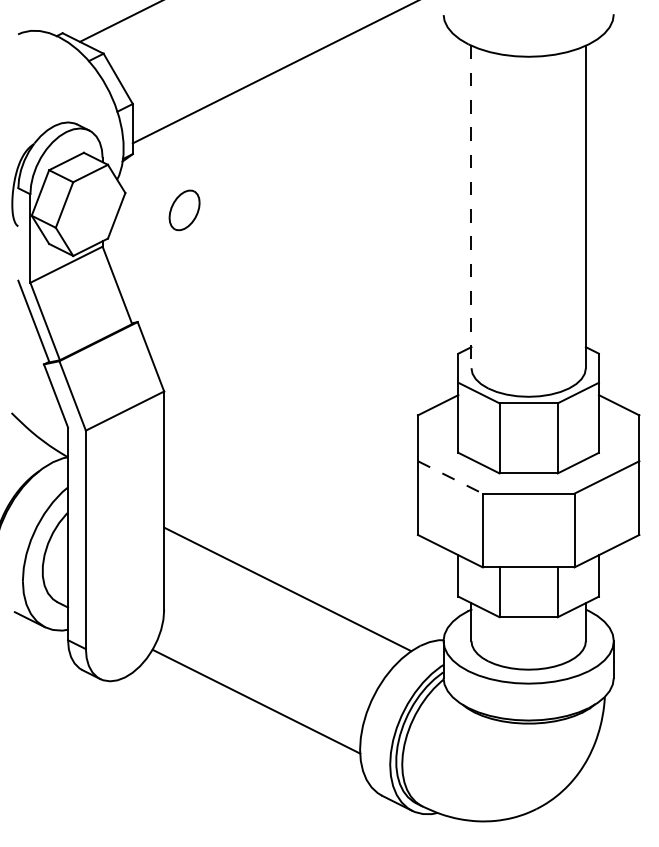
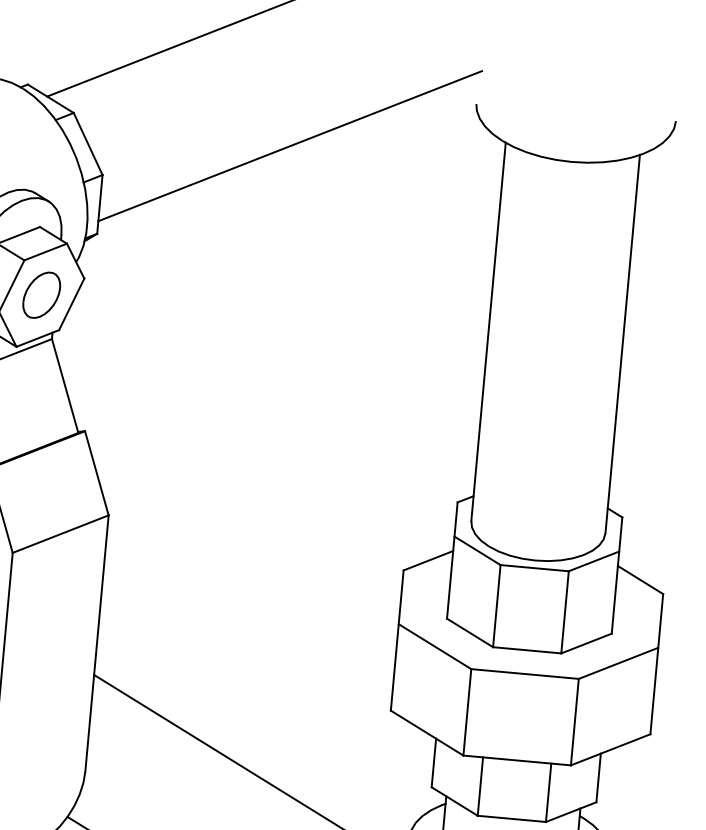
line: (471, 207) -> (488, 332), dashed -> solid
part: (184, 210) -> (41, 295), moved
line: (450, 477) -> (435, 646), dashed -> solid

